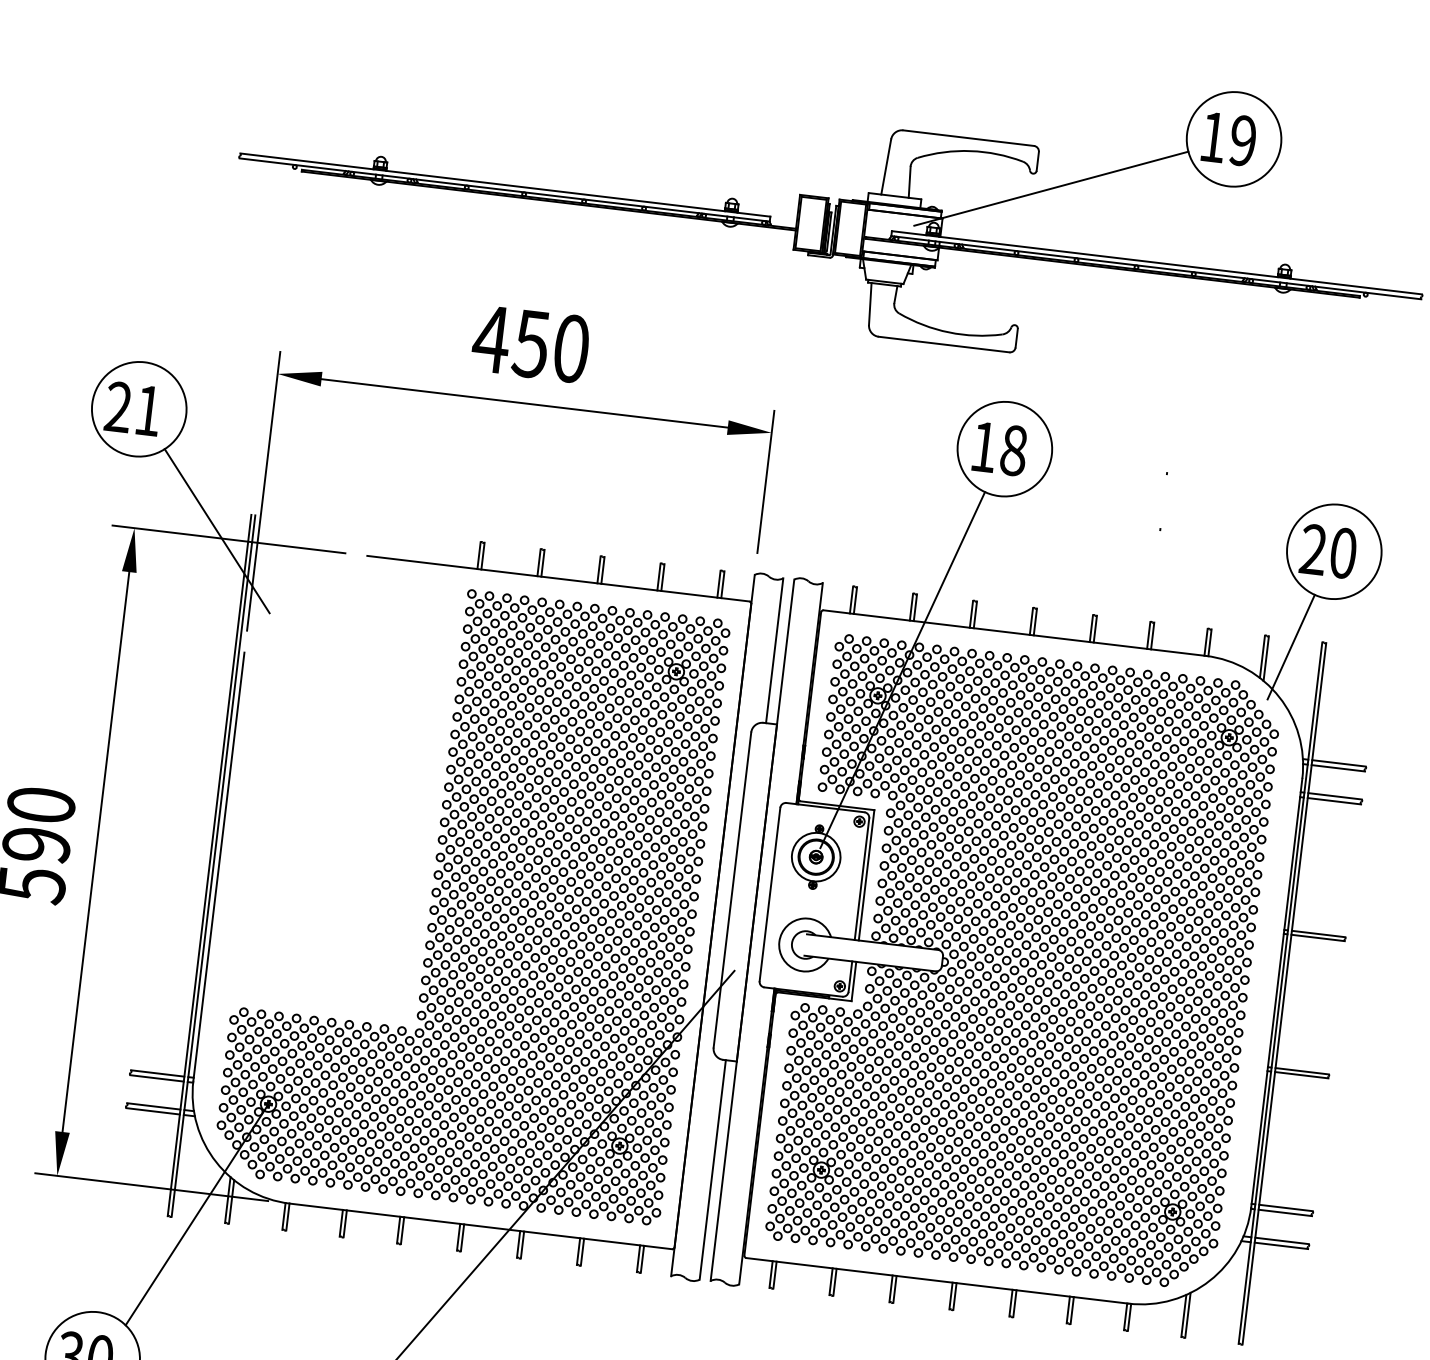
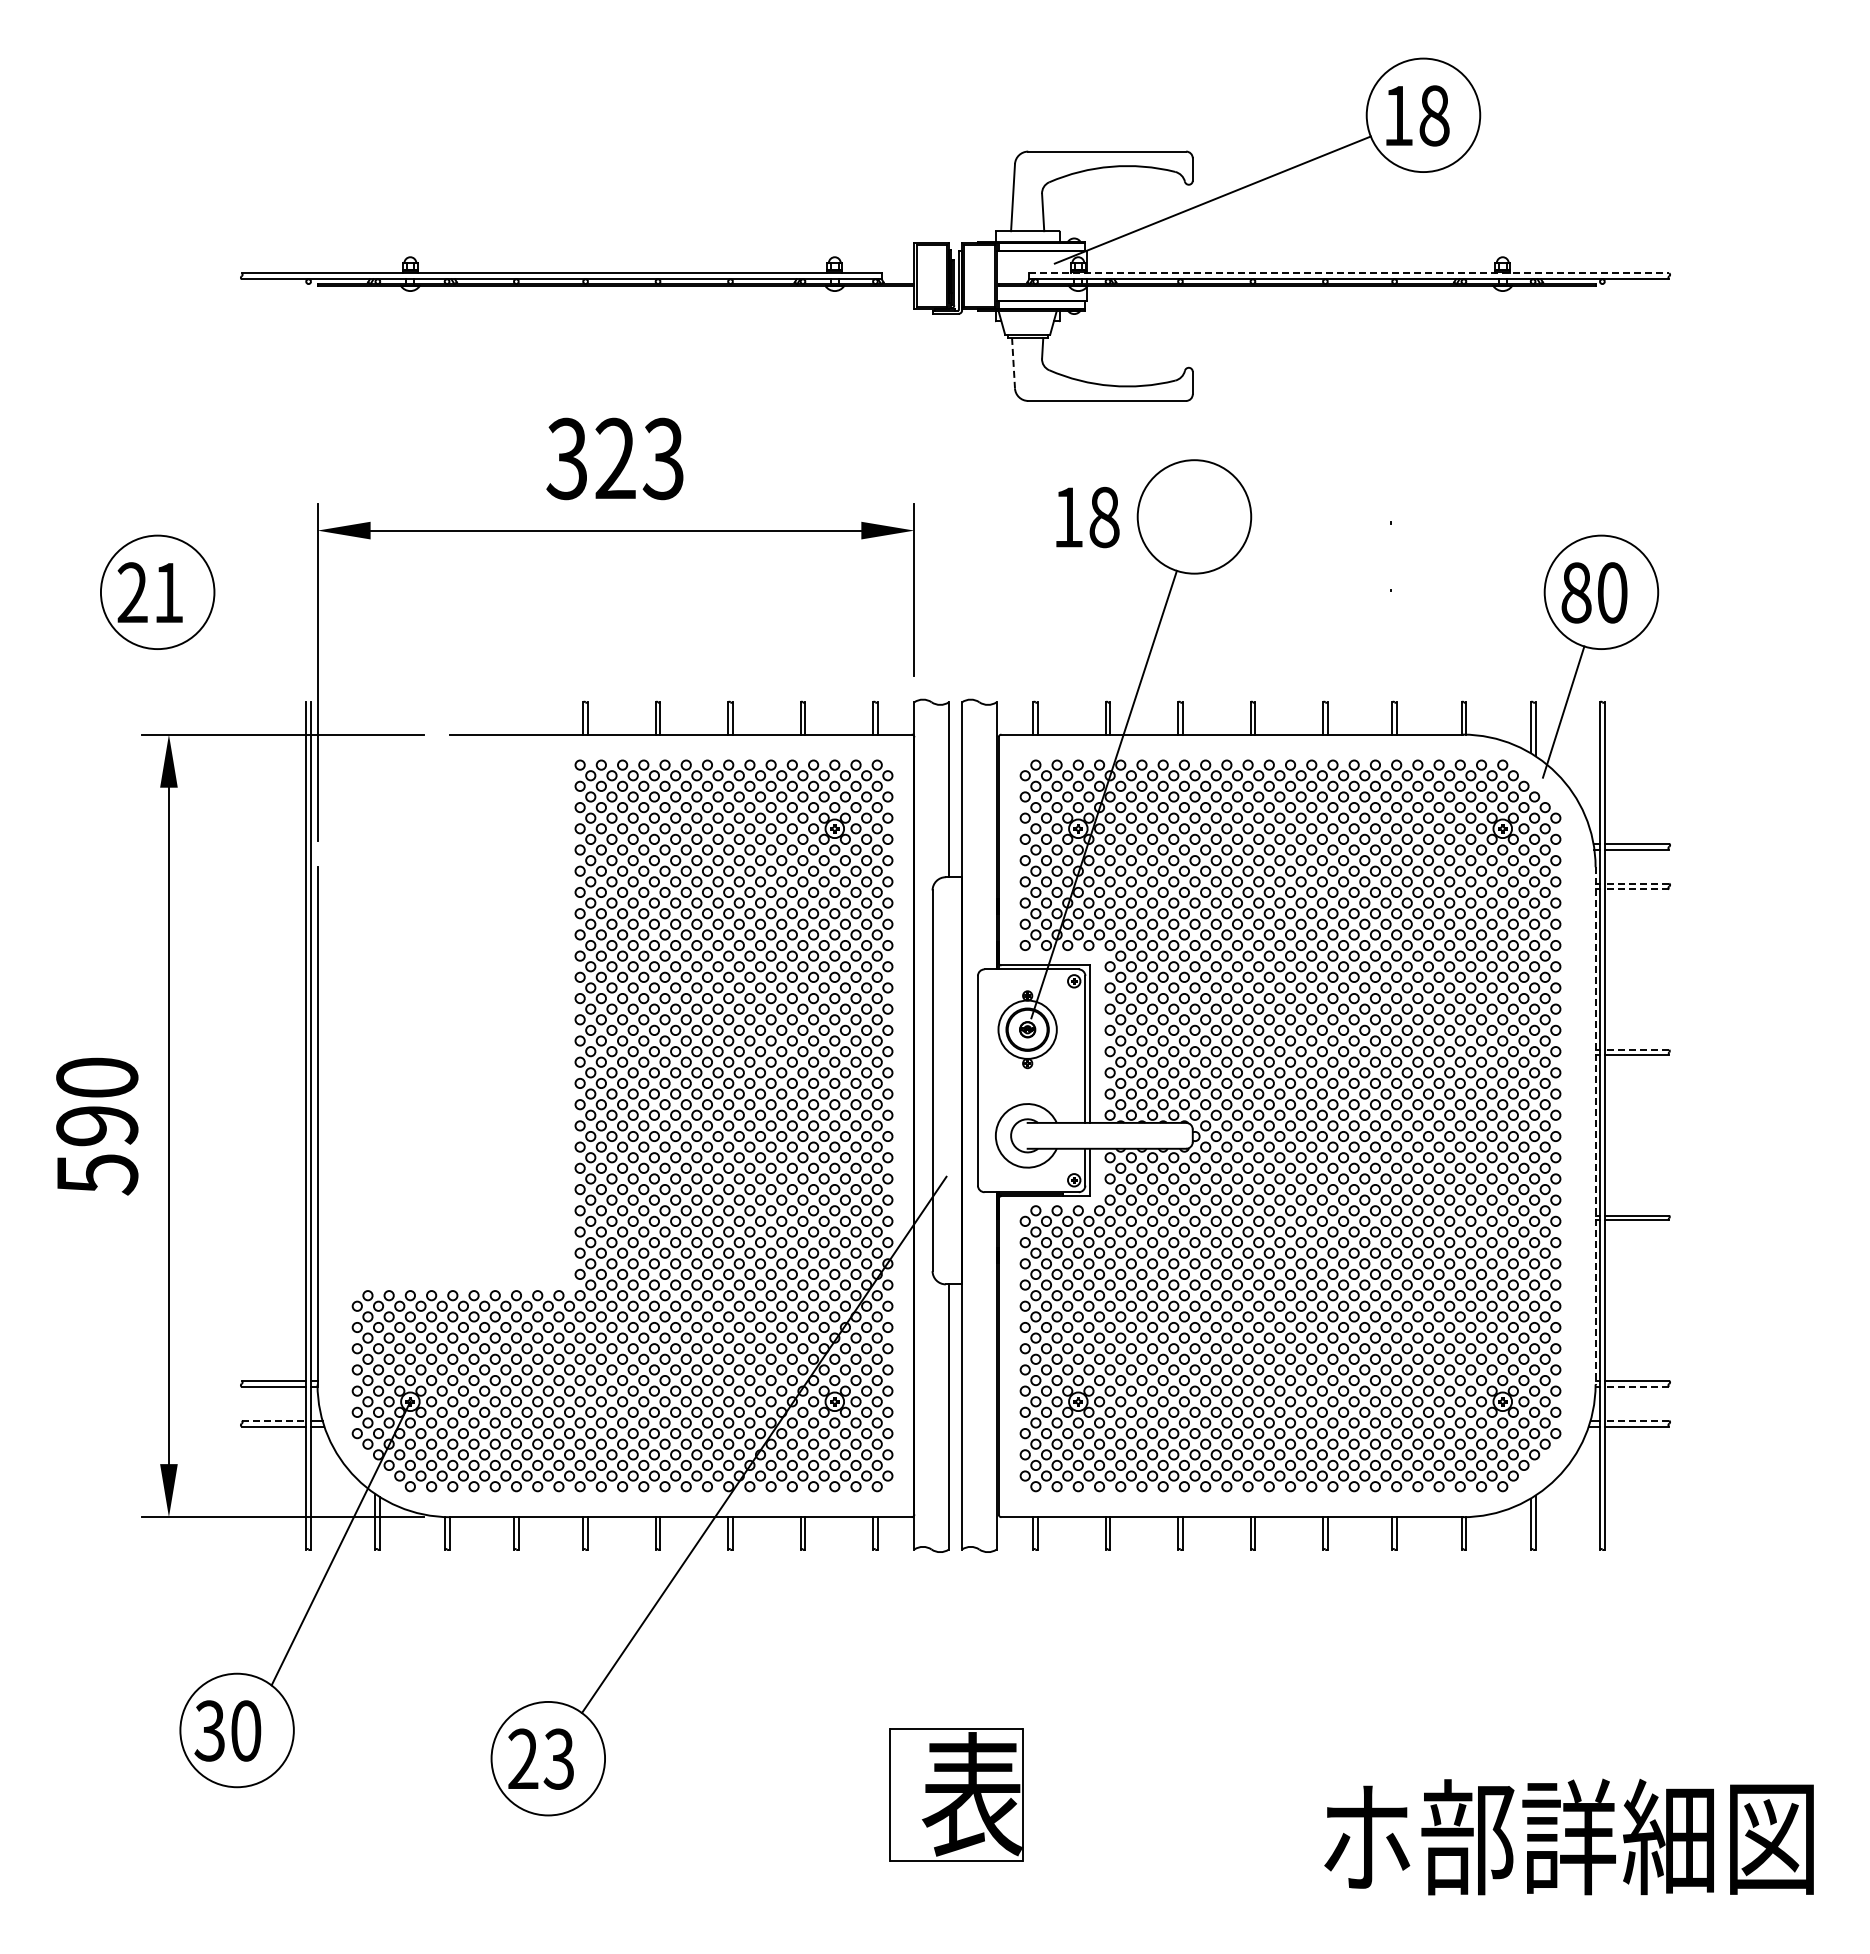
text: (1243, 140) -> (1434, 115), 19 -> 18
line: (1157, 262) -> (1349, 273), solid -> dashed
line: (870, 304) -> (1013, 363), solid -> dashed
text: (530, 343) -> (614, 458), 450 -> 323
text: (999, 449) -> (1087, 517), moved
line: (216, 531) -> (267, 726), removed
text: (1313, 549) -> (1576, 592), 20 -> 80
line: (1334, 796) -> (1636, 883), solid -> dashed
line: (1333, 801) -> (1636, 889), solid -> dashed
line: (1318, 933) -> (1636, 1049), solid -> dashed
line: (1276, 992) -> (1595, 1125), solid -> dashed
line: (154, 1106) -> (274, 1420), solid -> dashed
line: (1284, 1212) -> (1636, 1386), solid -> dashed
line: (1281, 1240) -> (1636, 1420), solid -> dashed

